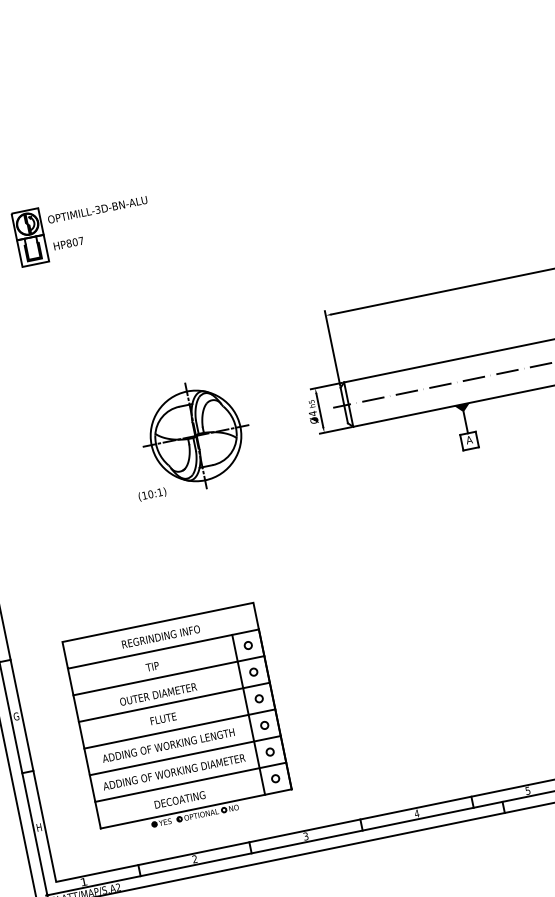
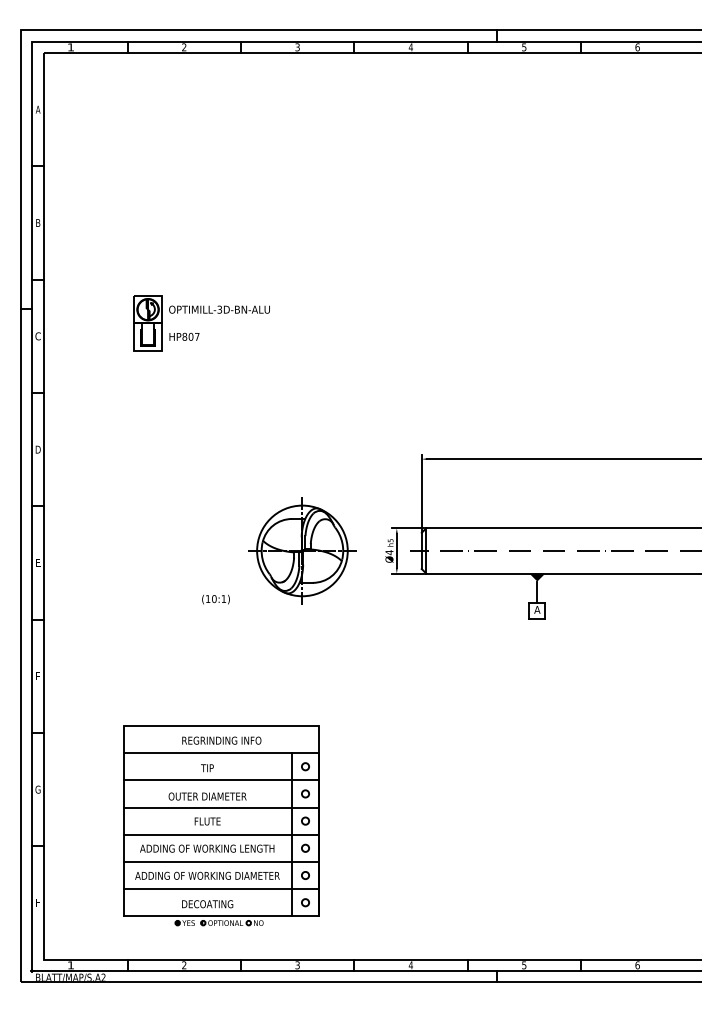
part: (195, 435) -> (302, 550), moved
part: (177, 719) -> (221, 825), moved

